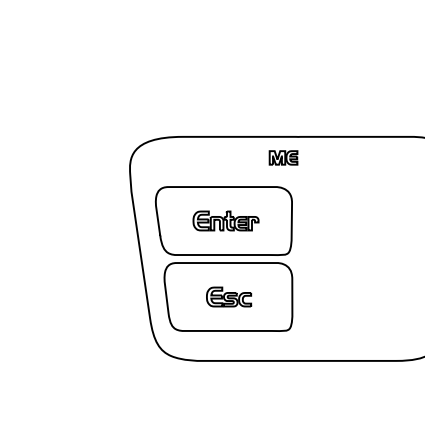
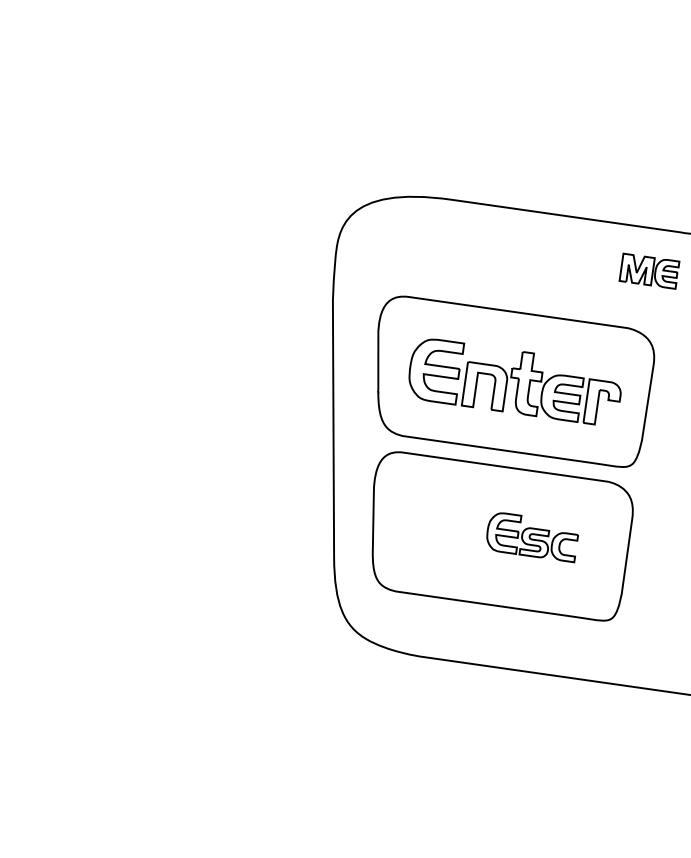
part: (225, 220) -> (514, 380), size x1.6
part: (229, 296) -> (533, 535), moved

